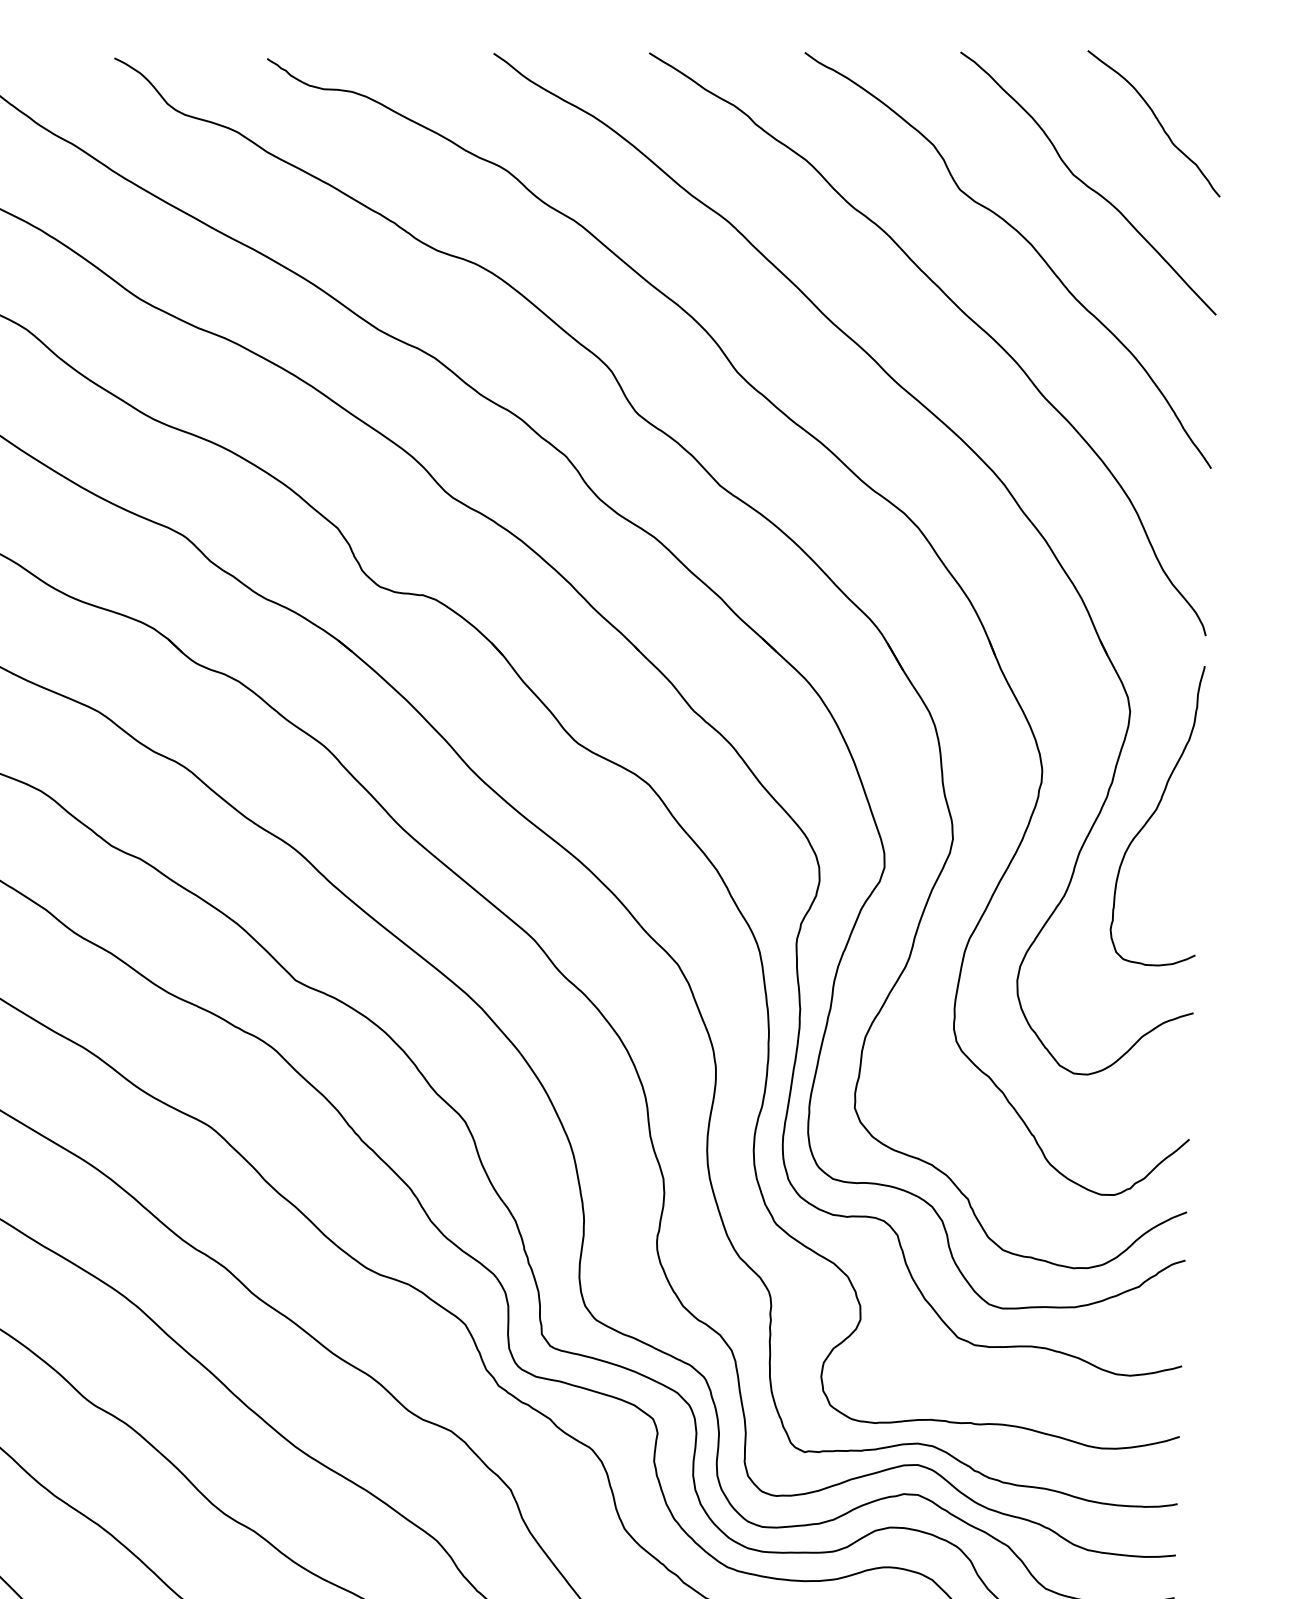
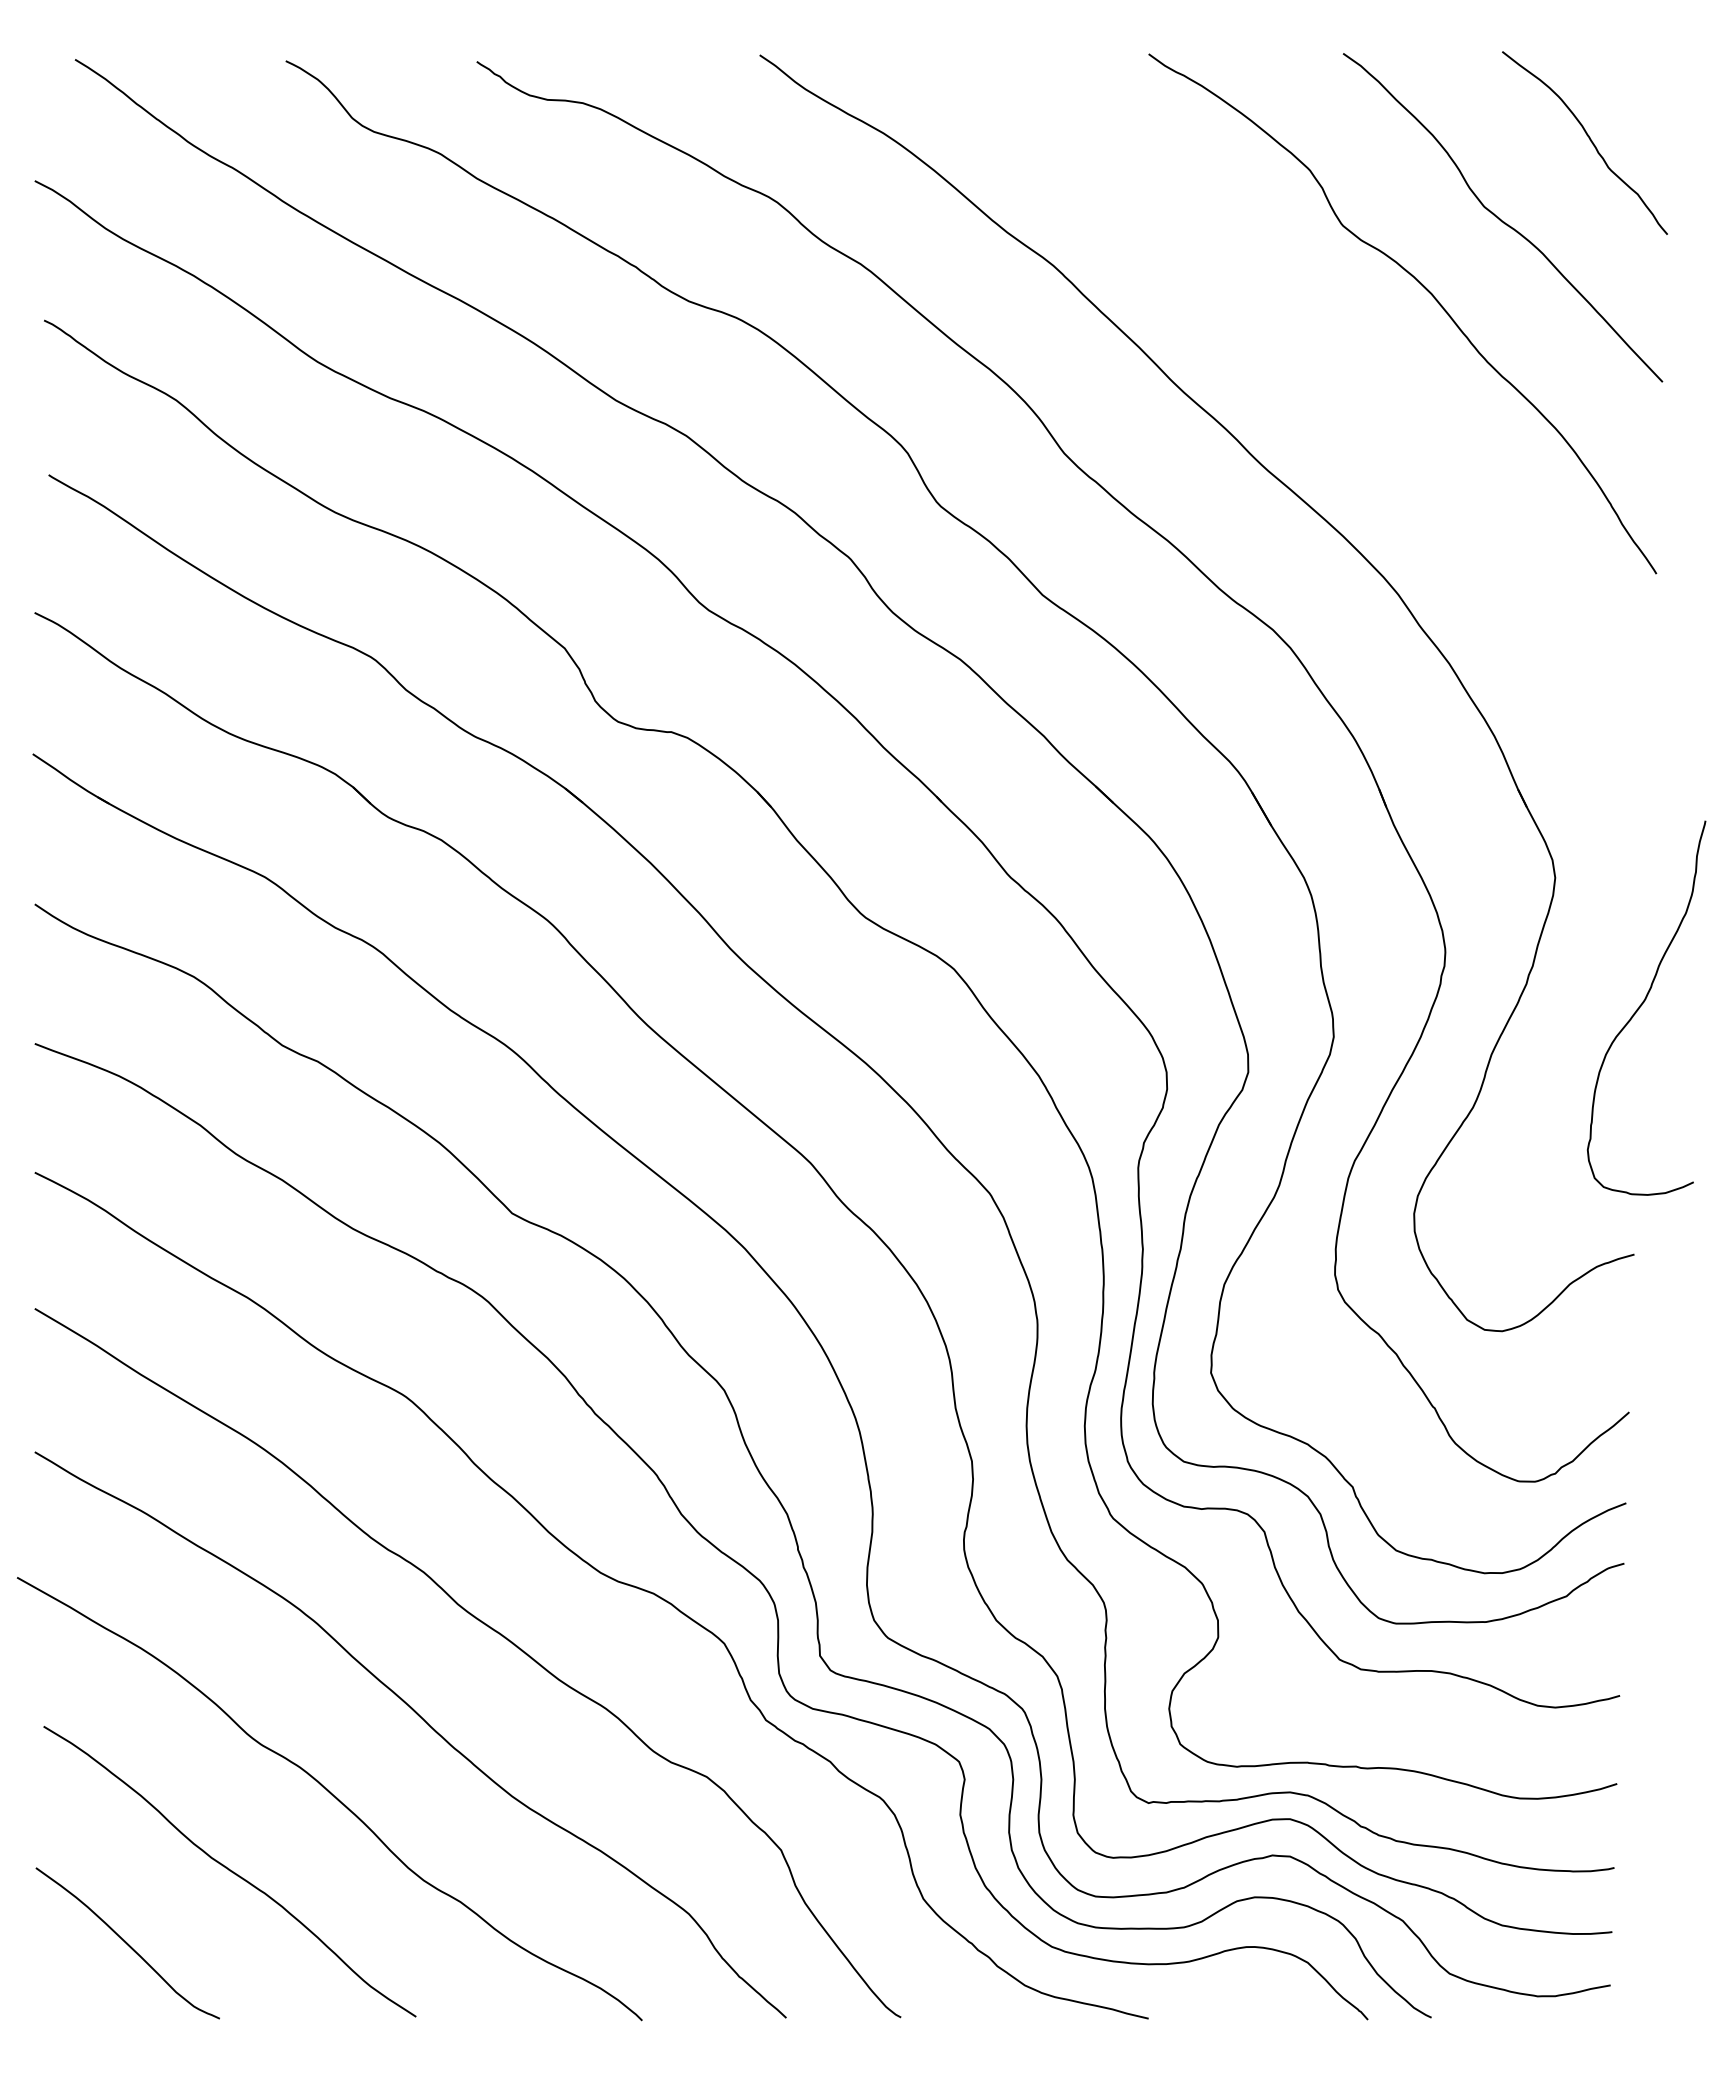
curve: (960, 310) -> (1343, 376), removed
curve: (1154, 813) -> (1642, 1005), moved

